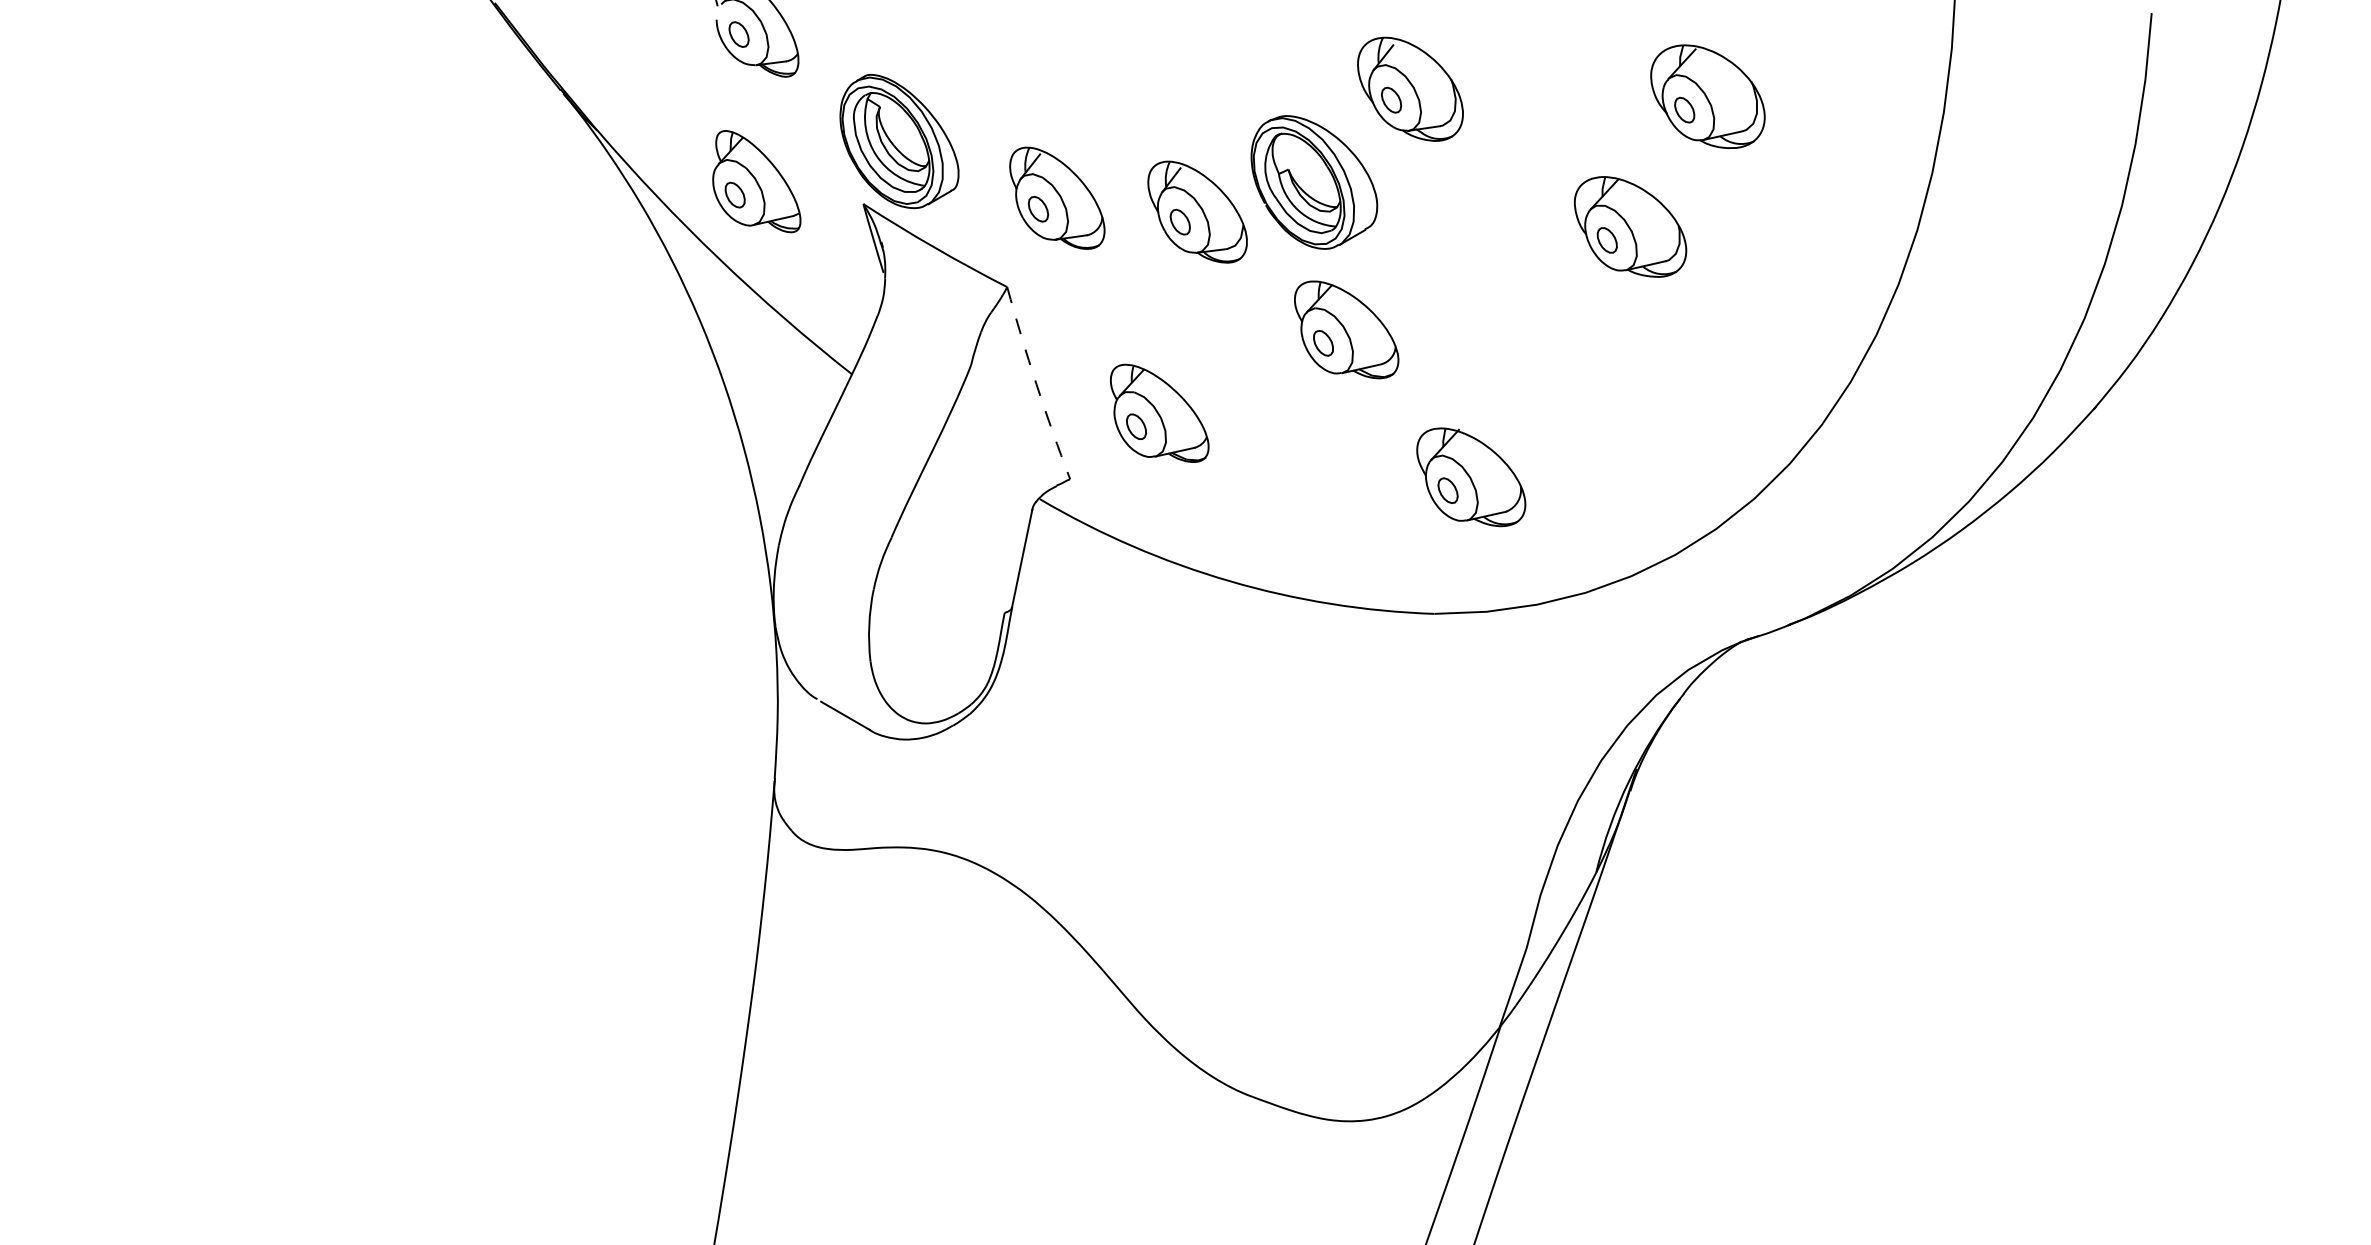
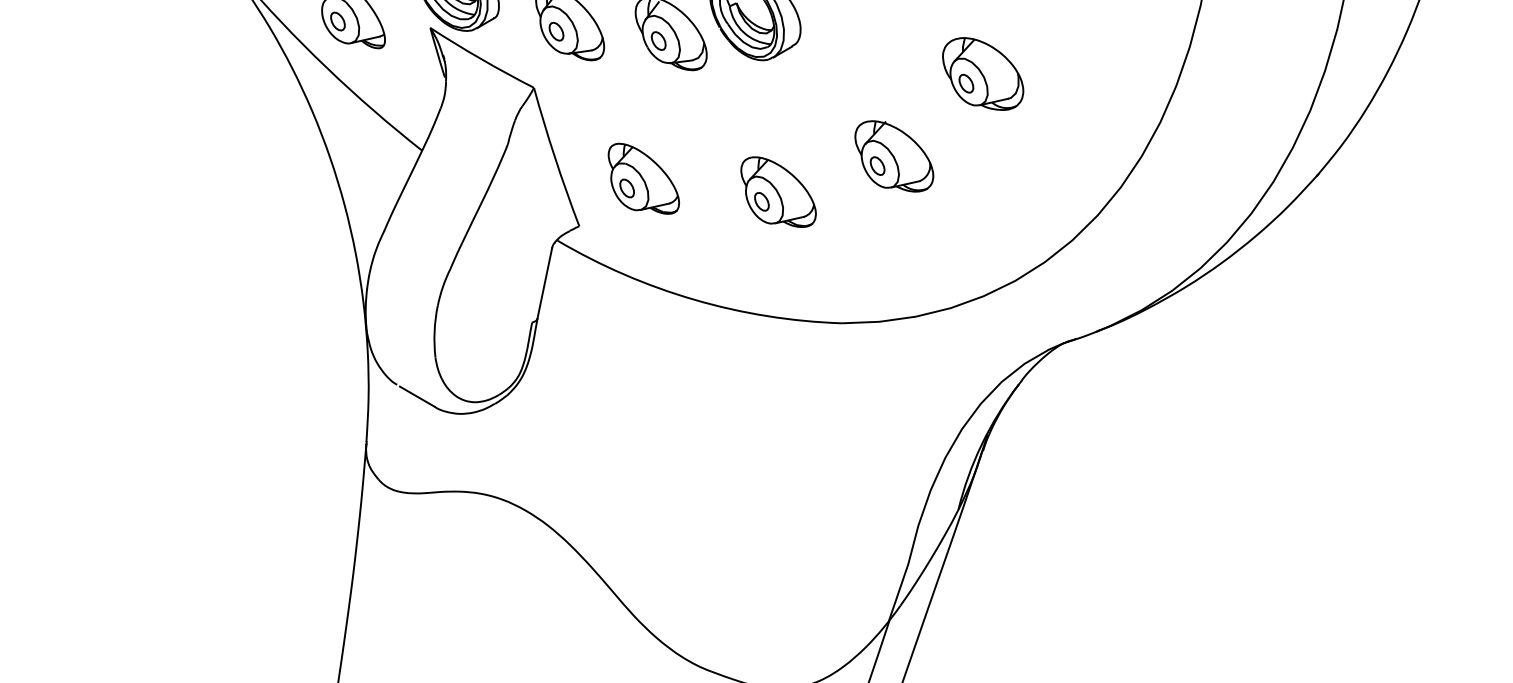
part: (1630, 226) -> (983, 73), moved
part: (1346, 329) -> (778, 191), moved
arc: (1036, 384) -> (555, 158), dashed -> solid
part: (1471, 477) -> (894, 156), moved

